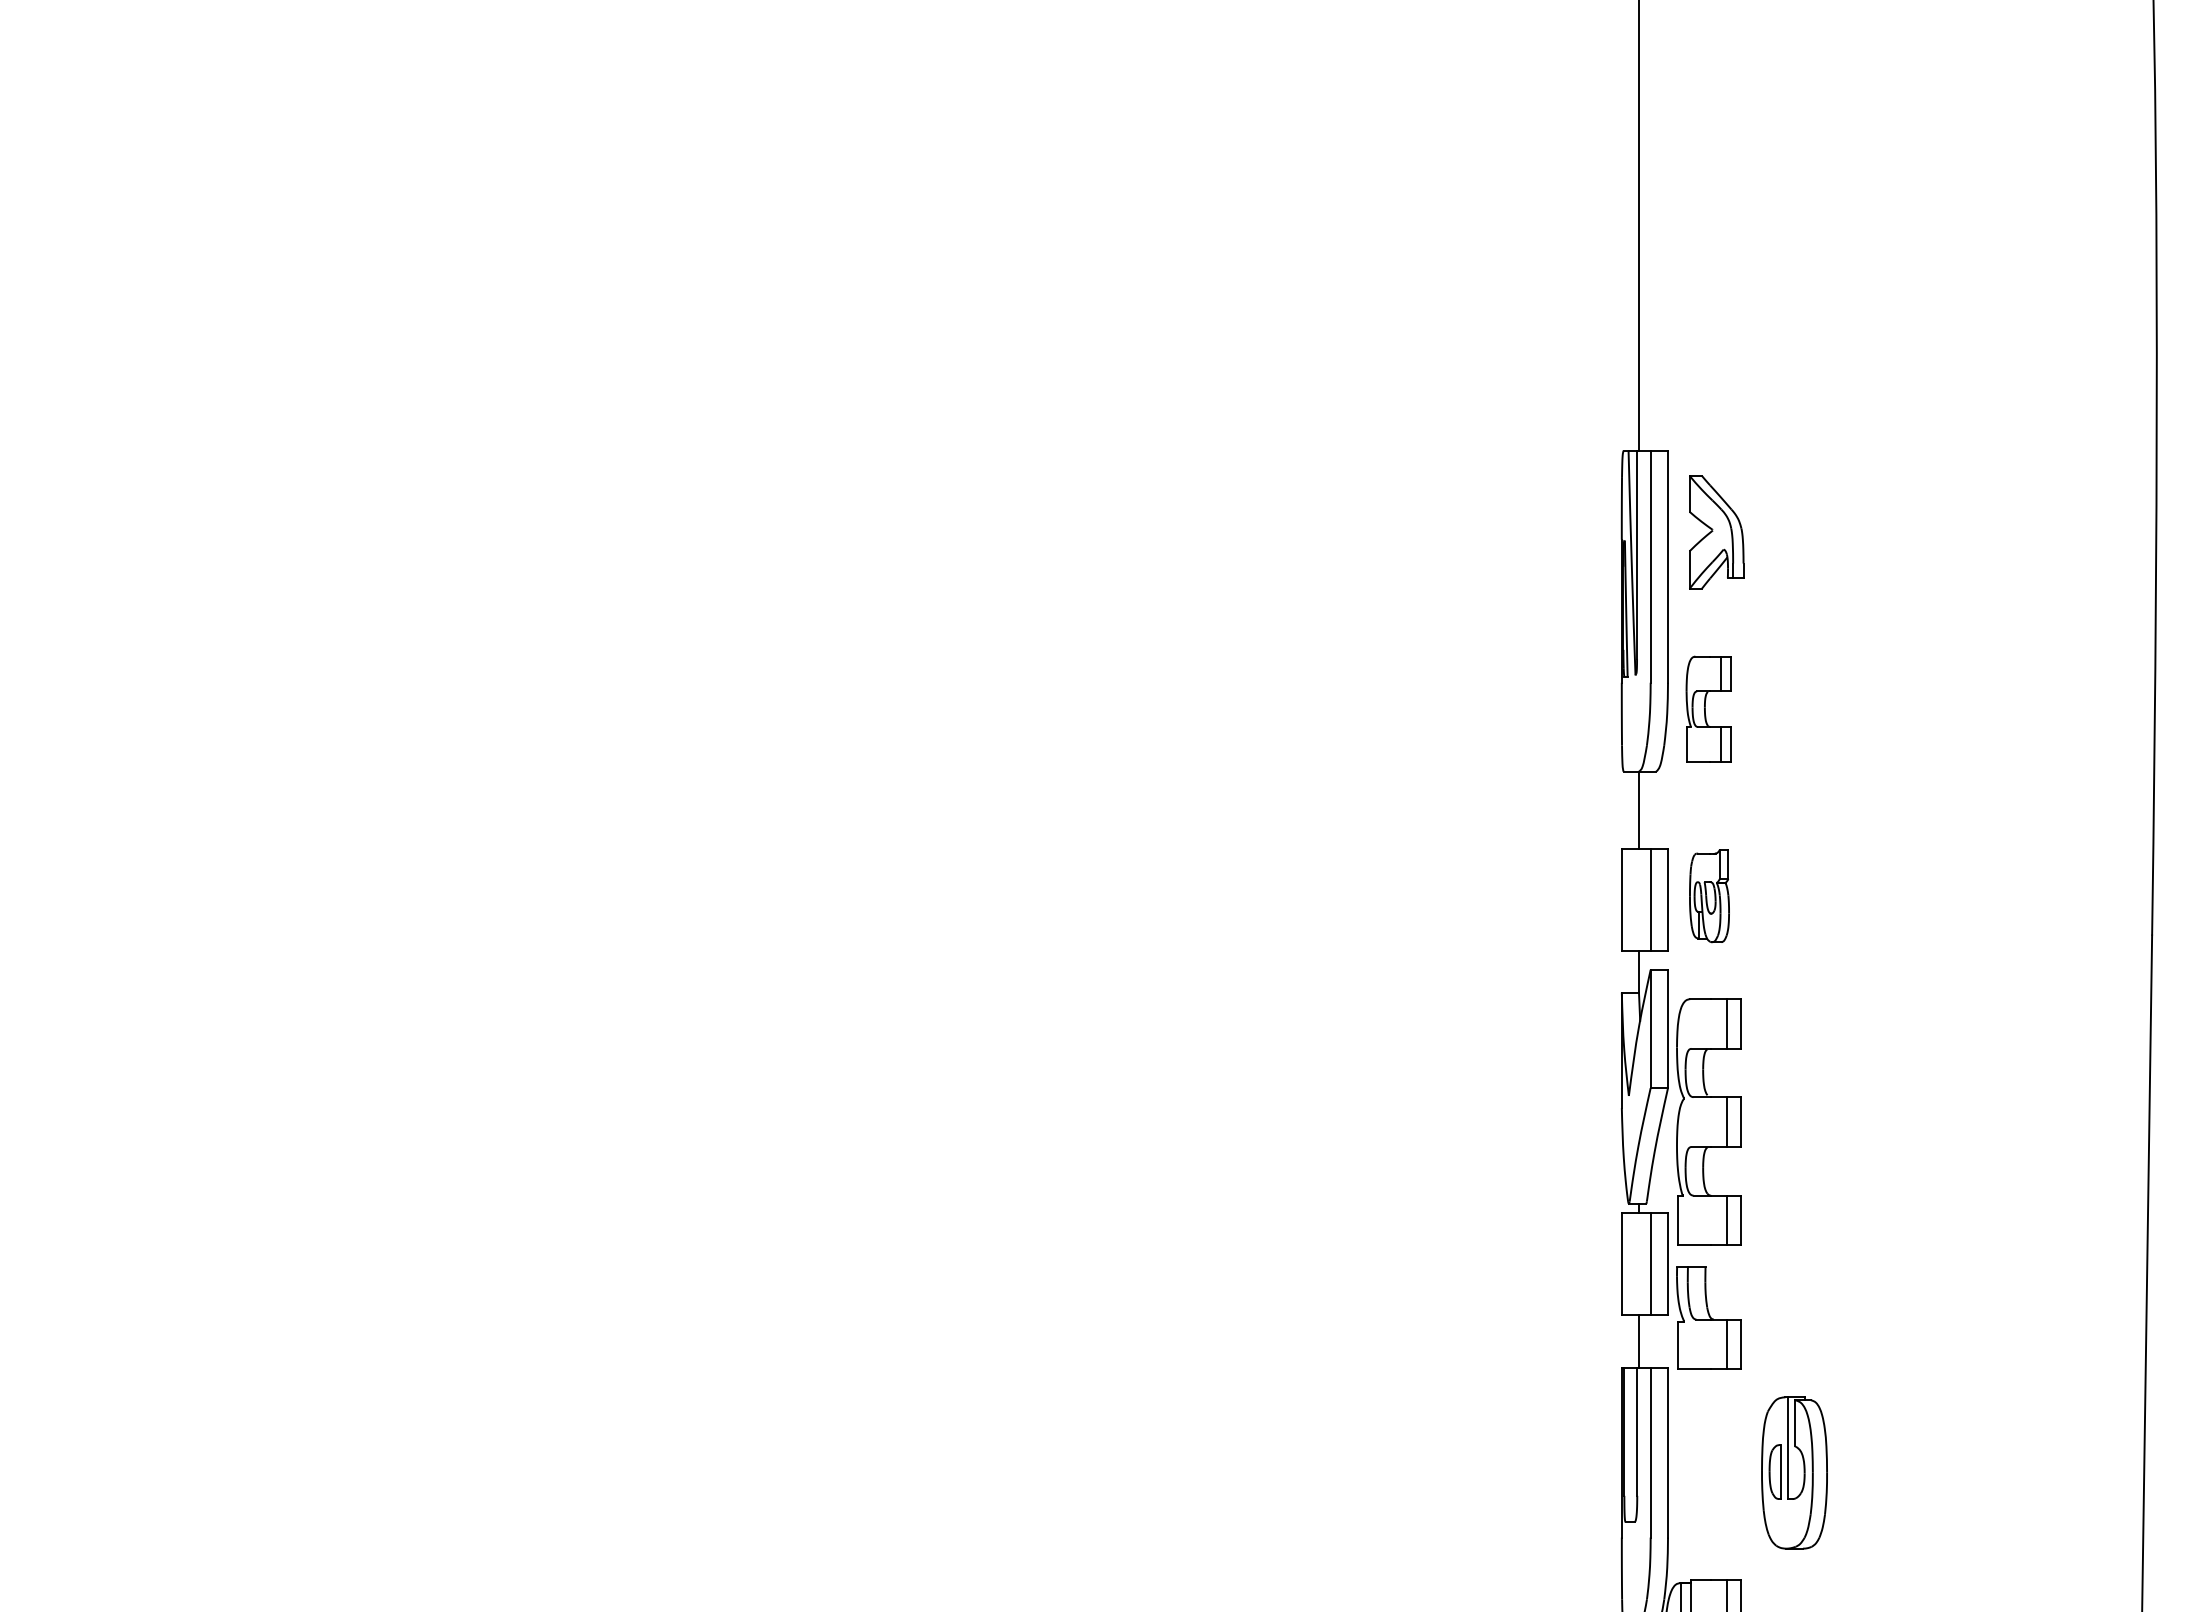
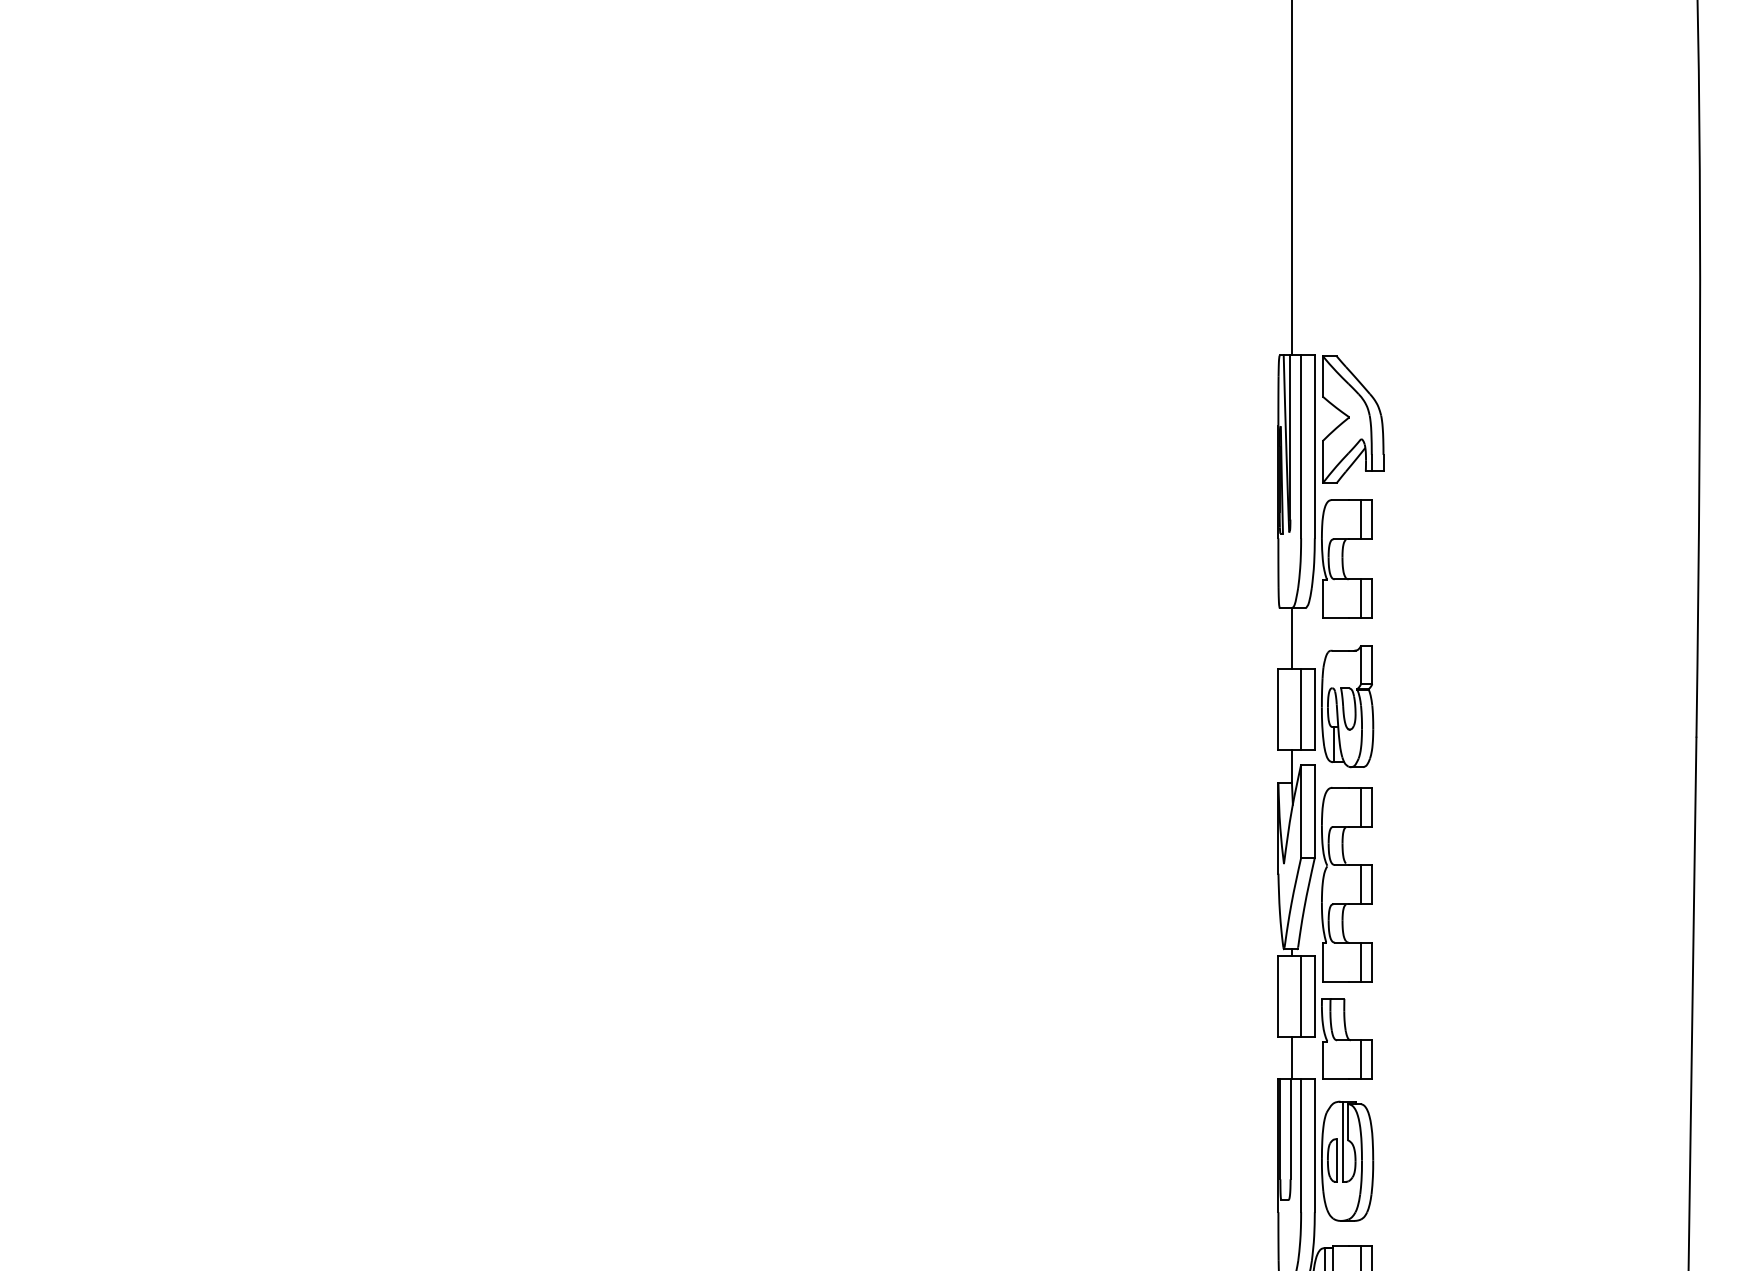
part: (1716, 532) -> (1353, 419), size x1.43
part: (1708, 708) -> (1346, 558), size x1.43
part: (1709, 895) -> (1347, 706), size x1.67
part: (1794, 1472) -> (1347, 1160), moved

